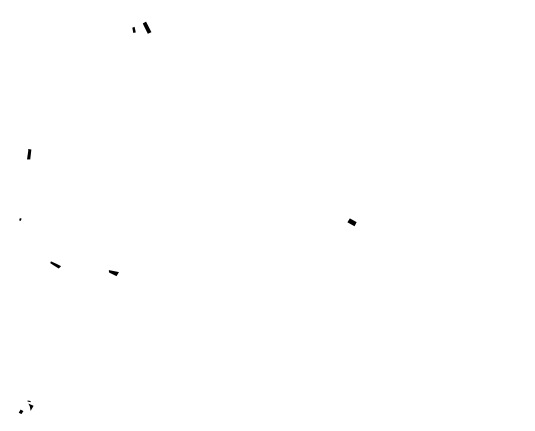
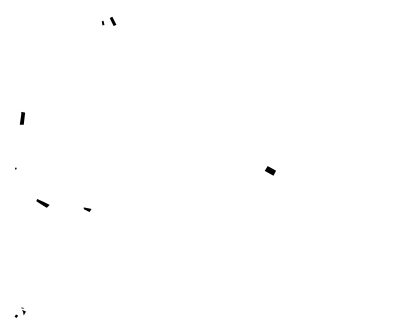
part: (29, 154) -> (22, 118), size x1.6
part: (351, 221) -> (269, 170), size x1.6
part: (55, 264) -> (42, 203), size x1.6

